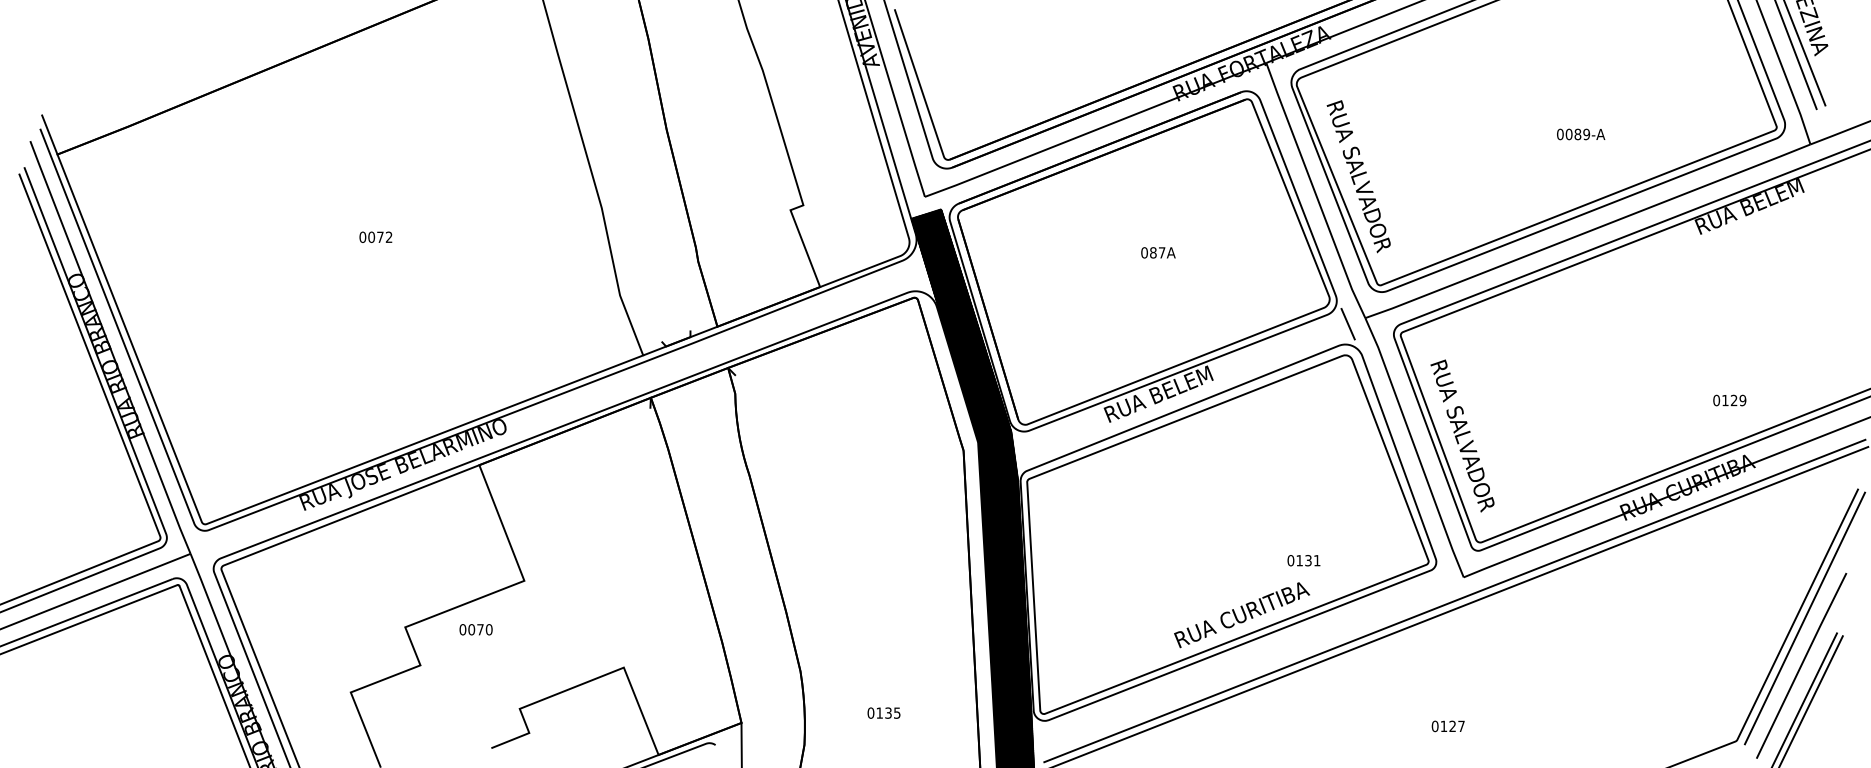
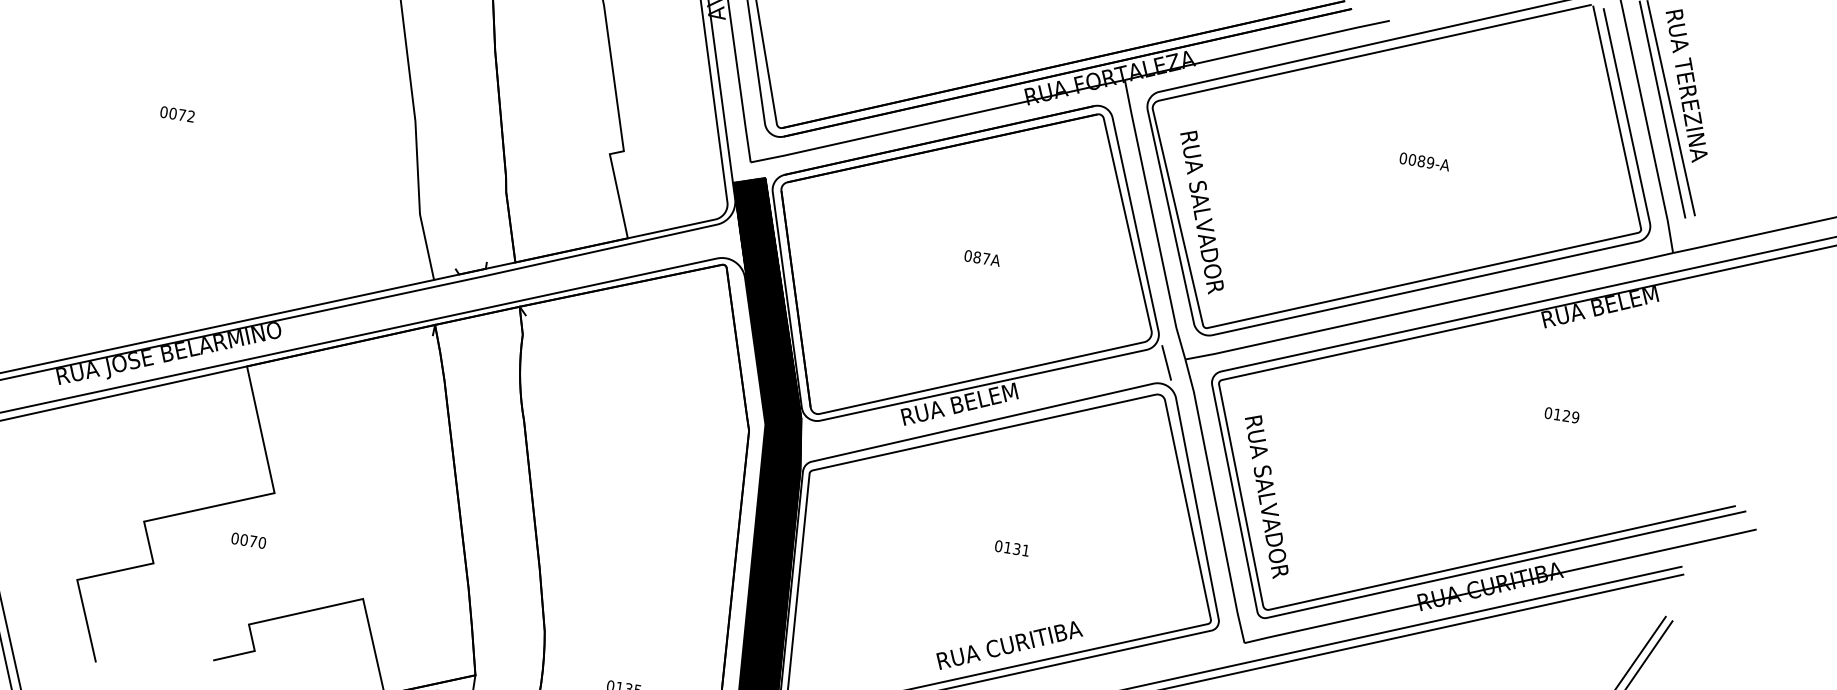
text: (1581, 134) -> (1425, 161), moved
text: (1729, 400) -> (1561, 415), moved
text: (1303, 560) -> (1011, 548), moved
text: (475, 629) -> (248, 540), moved

